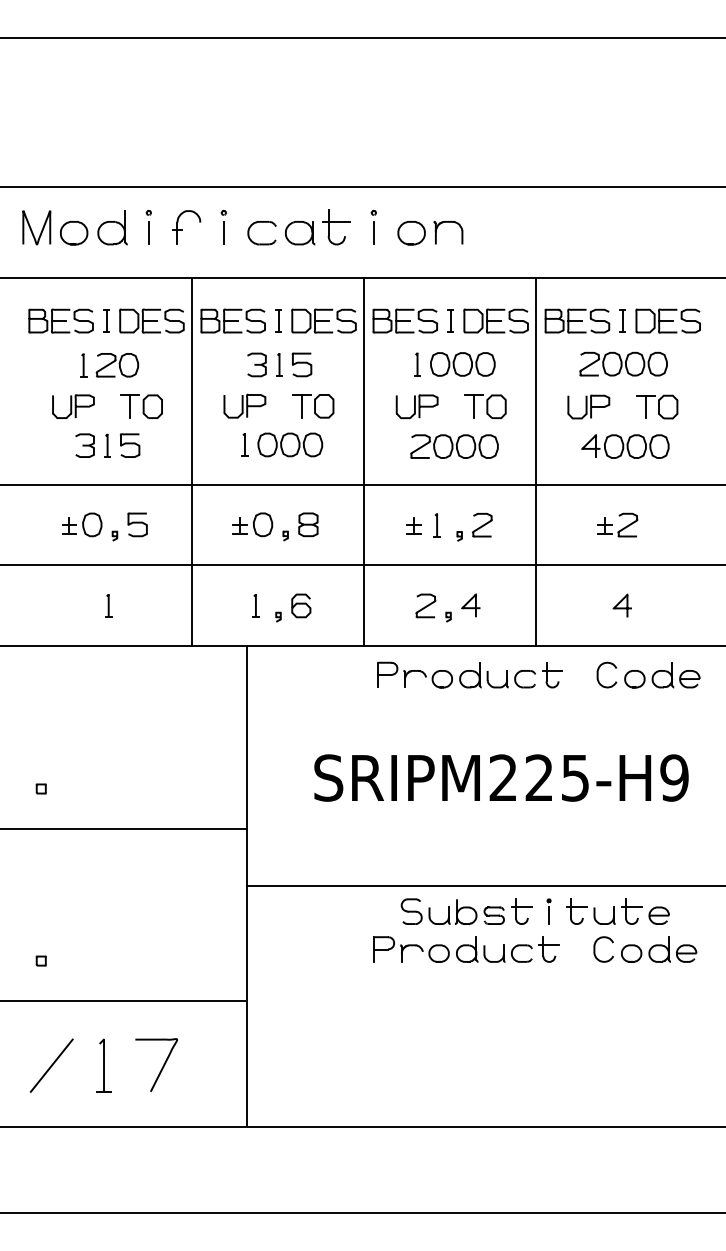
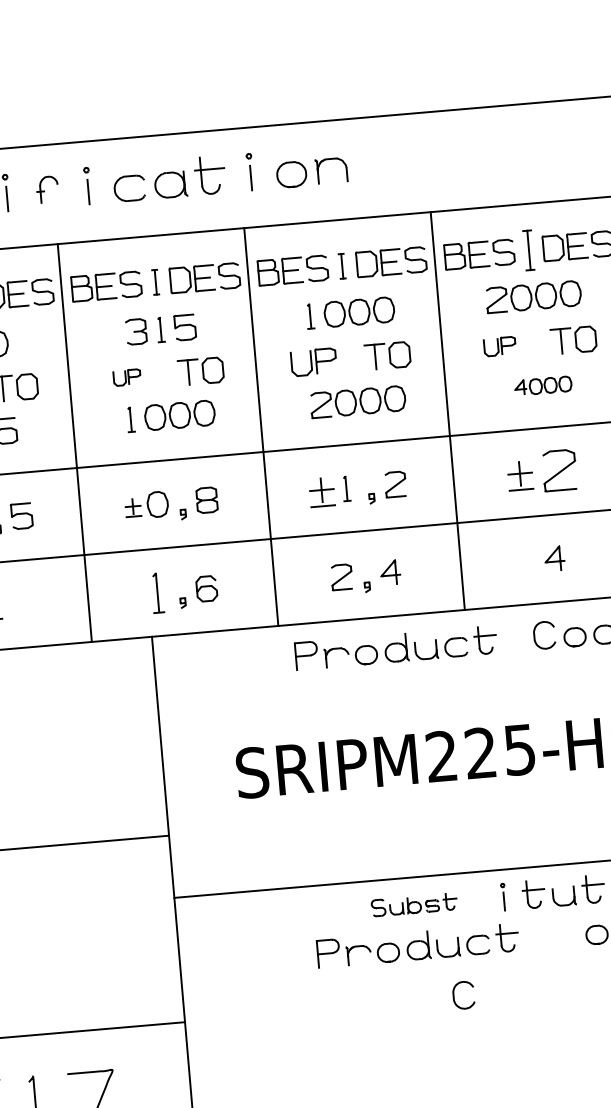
part: (186, 227) -> (47, 189), size x0.7
part: (622, 320) -> (528, 249), size x1.6
part: (244, 405) -> (126, 376), size x0.6
part: (588, 406) -> (499, 346), size x0.7
part: (625, 446) -> (543, 385), size x0.6
part: (617, 524) -> (541, 471), size x1.6
part: (413, 525) -> (320, 491), size x1.6
part: (255, 605) -> (157, 592), size x1.6
part: (466, 911) -> (414, 904), size x0.6
curve: (595, 949) -> (454, 996), moved

